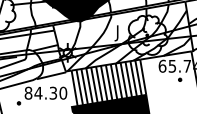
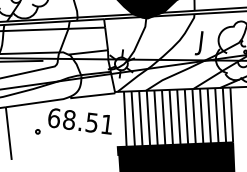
text: (45, 92) -> (80, 120), 84.30 -> 68.51

